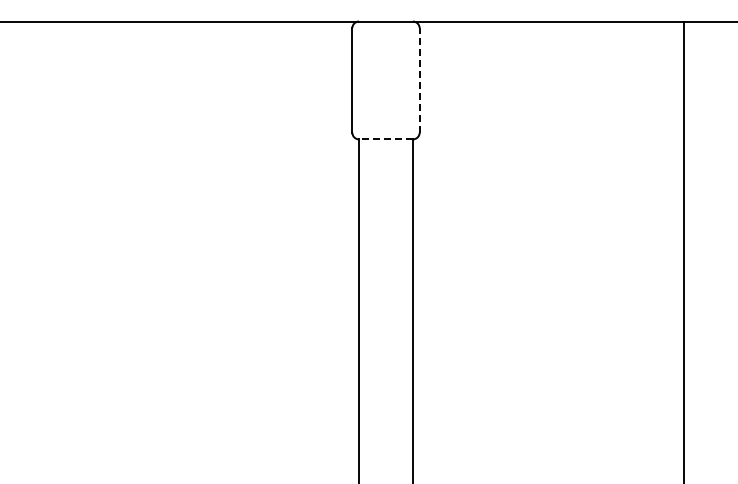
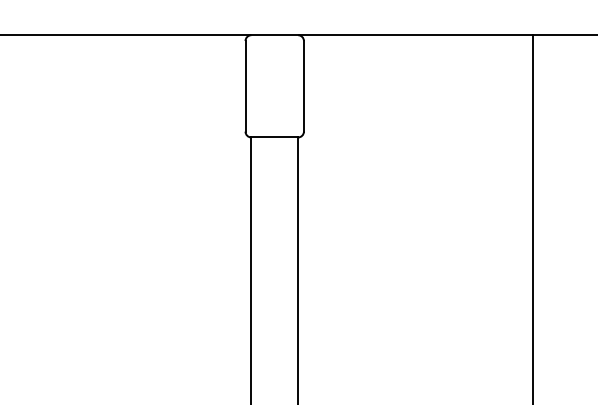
line: (419, 79) -> (303, 85), dashed -> solid
line: (386, 139) -> (275, 137), dashed -> solid

